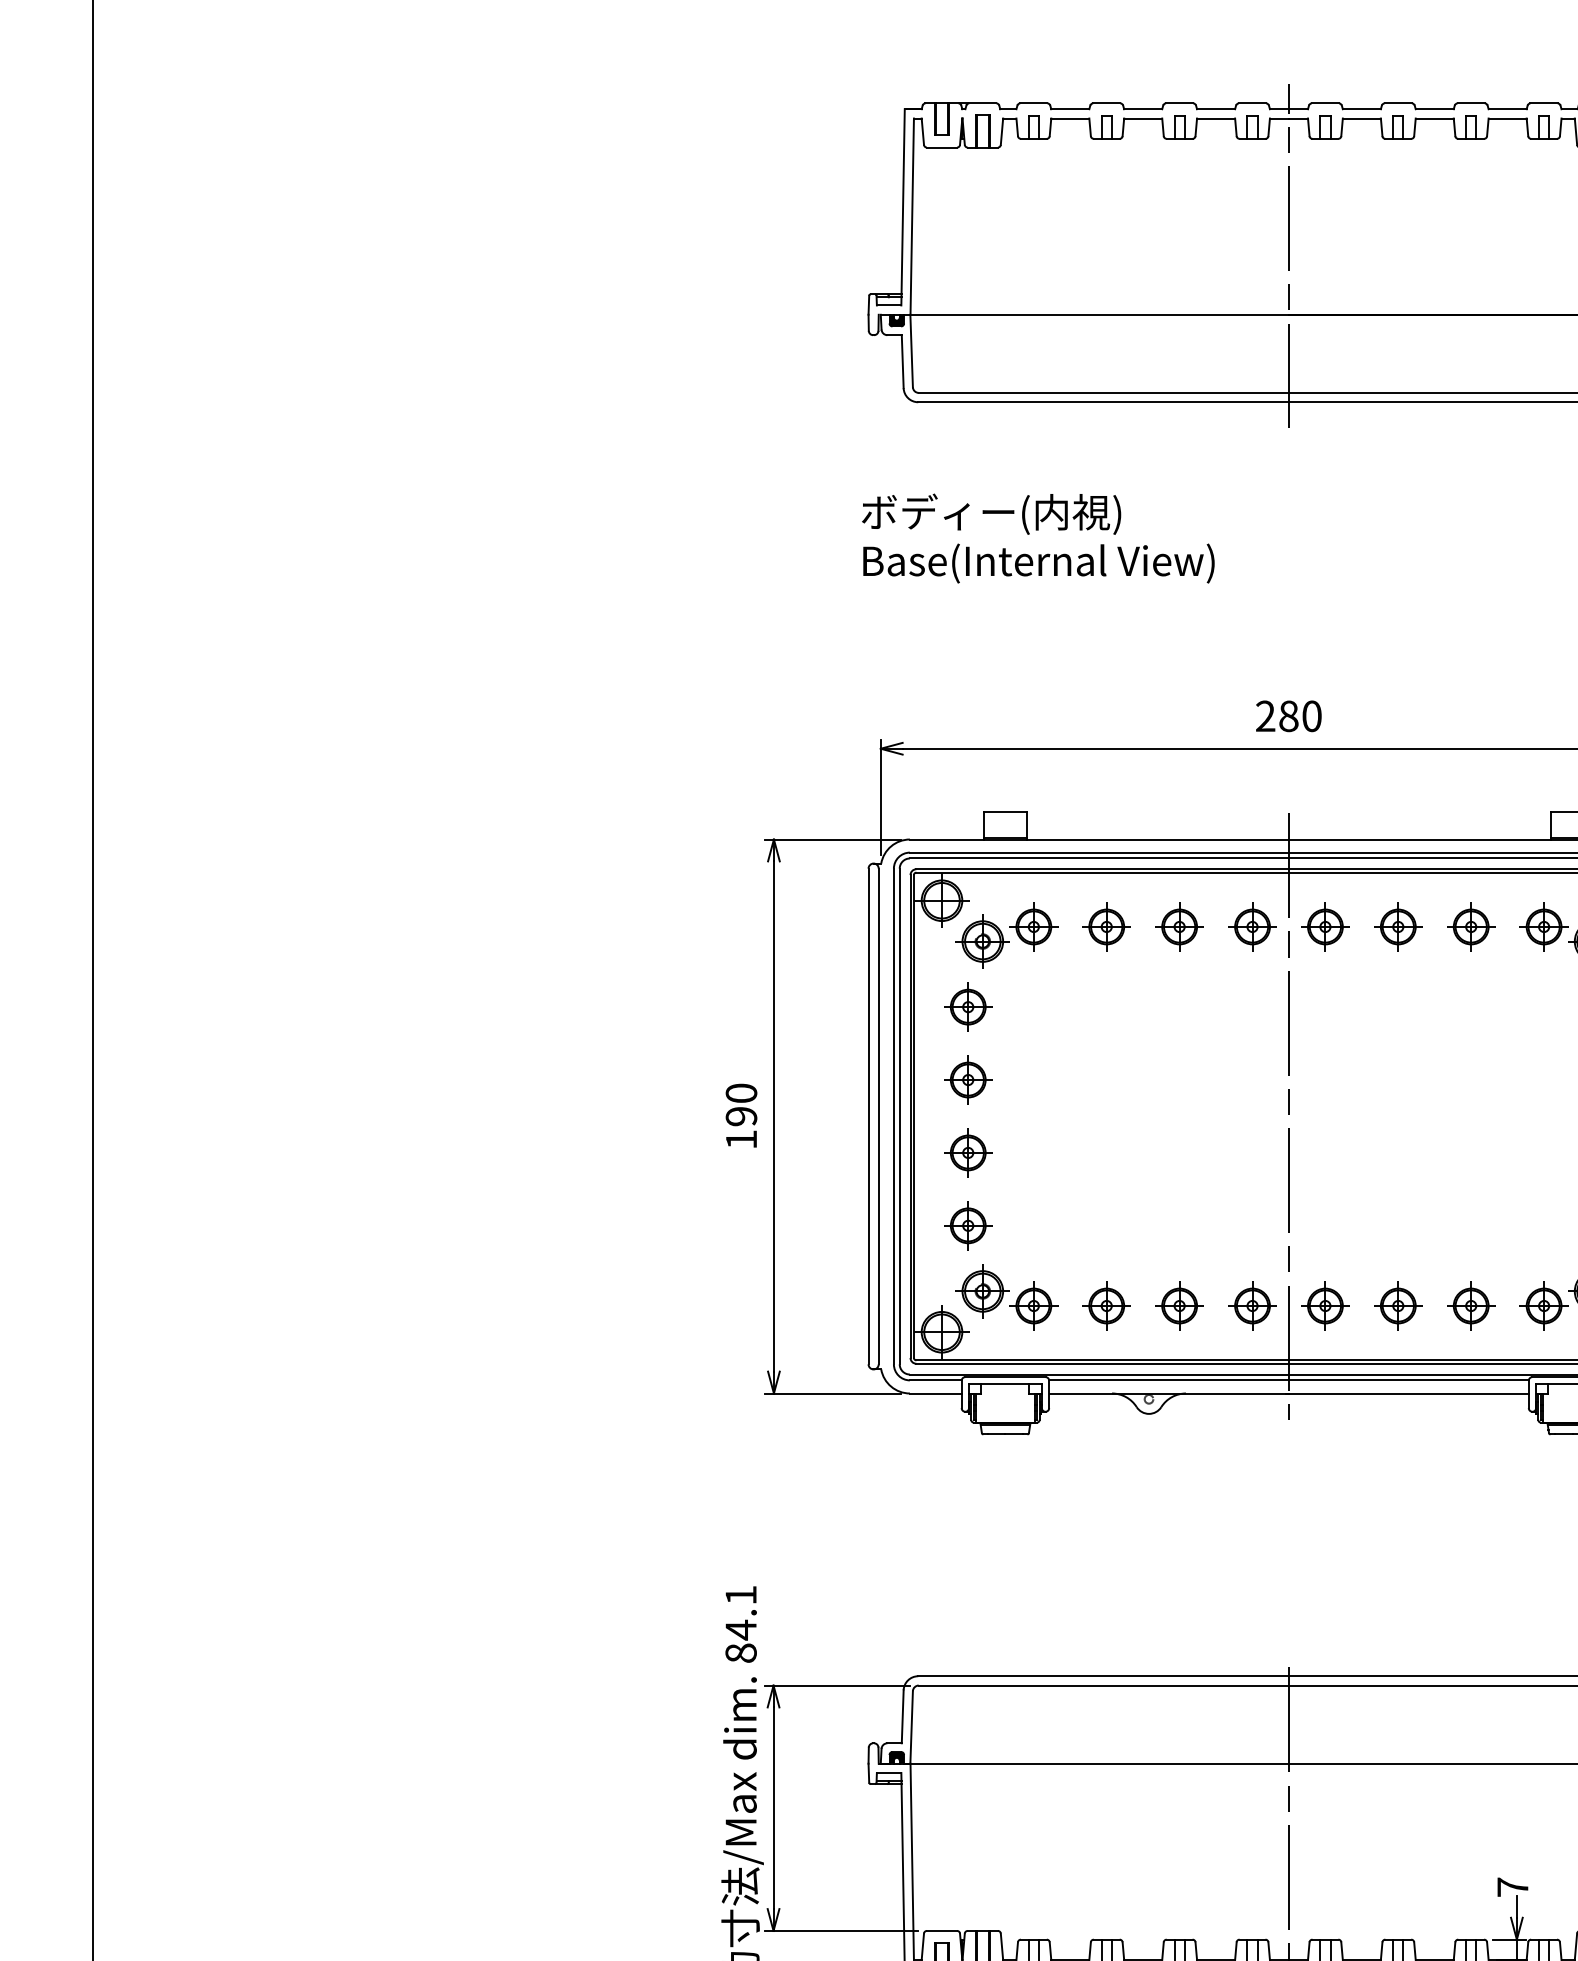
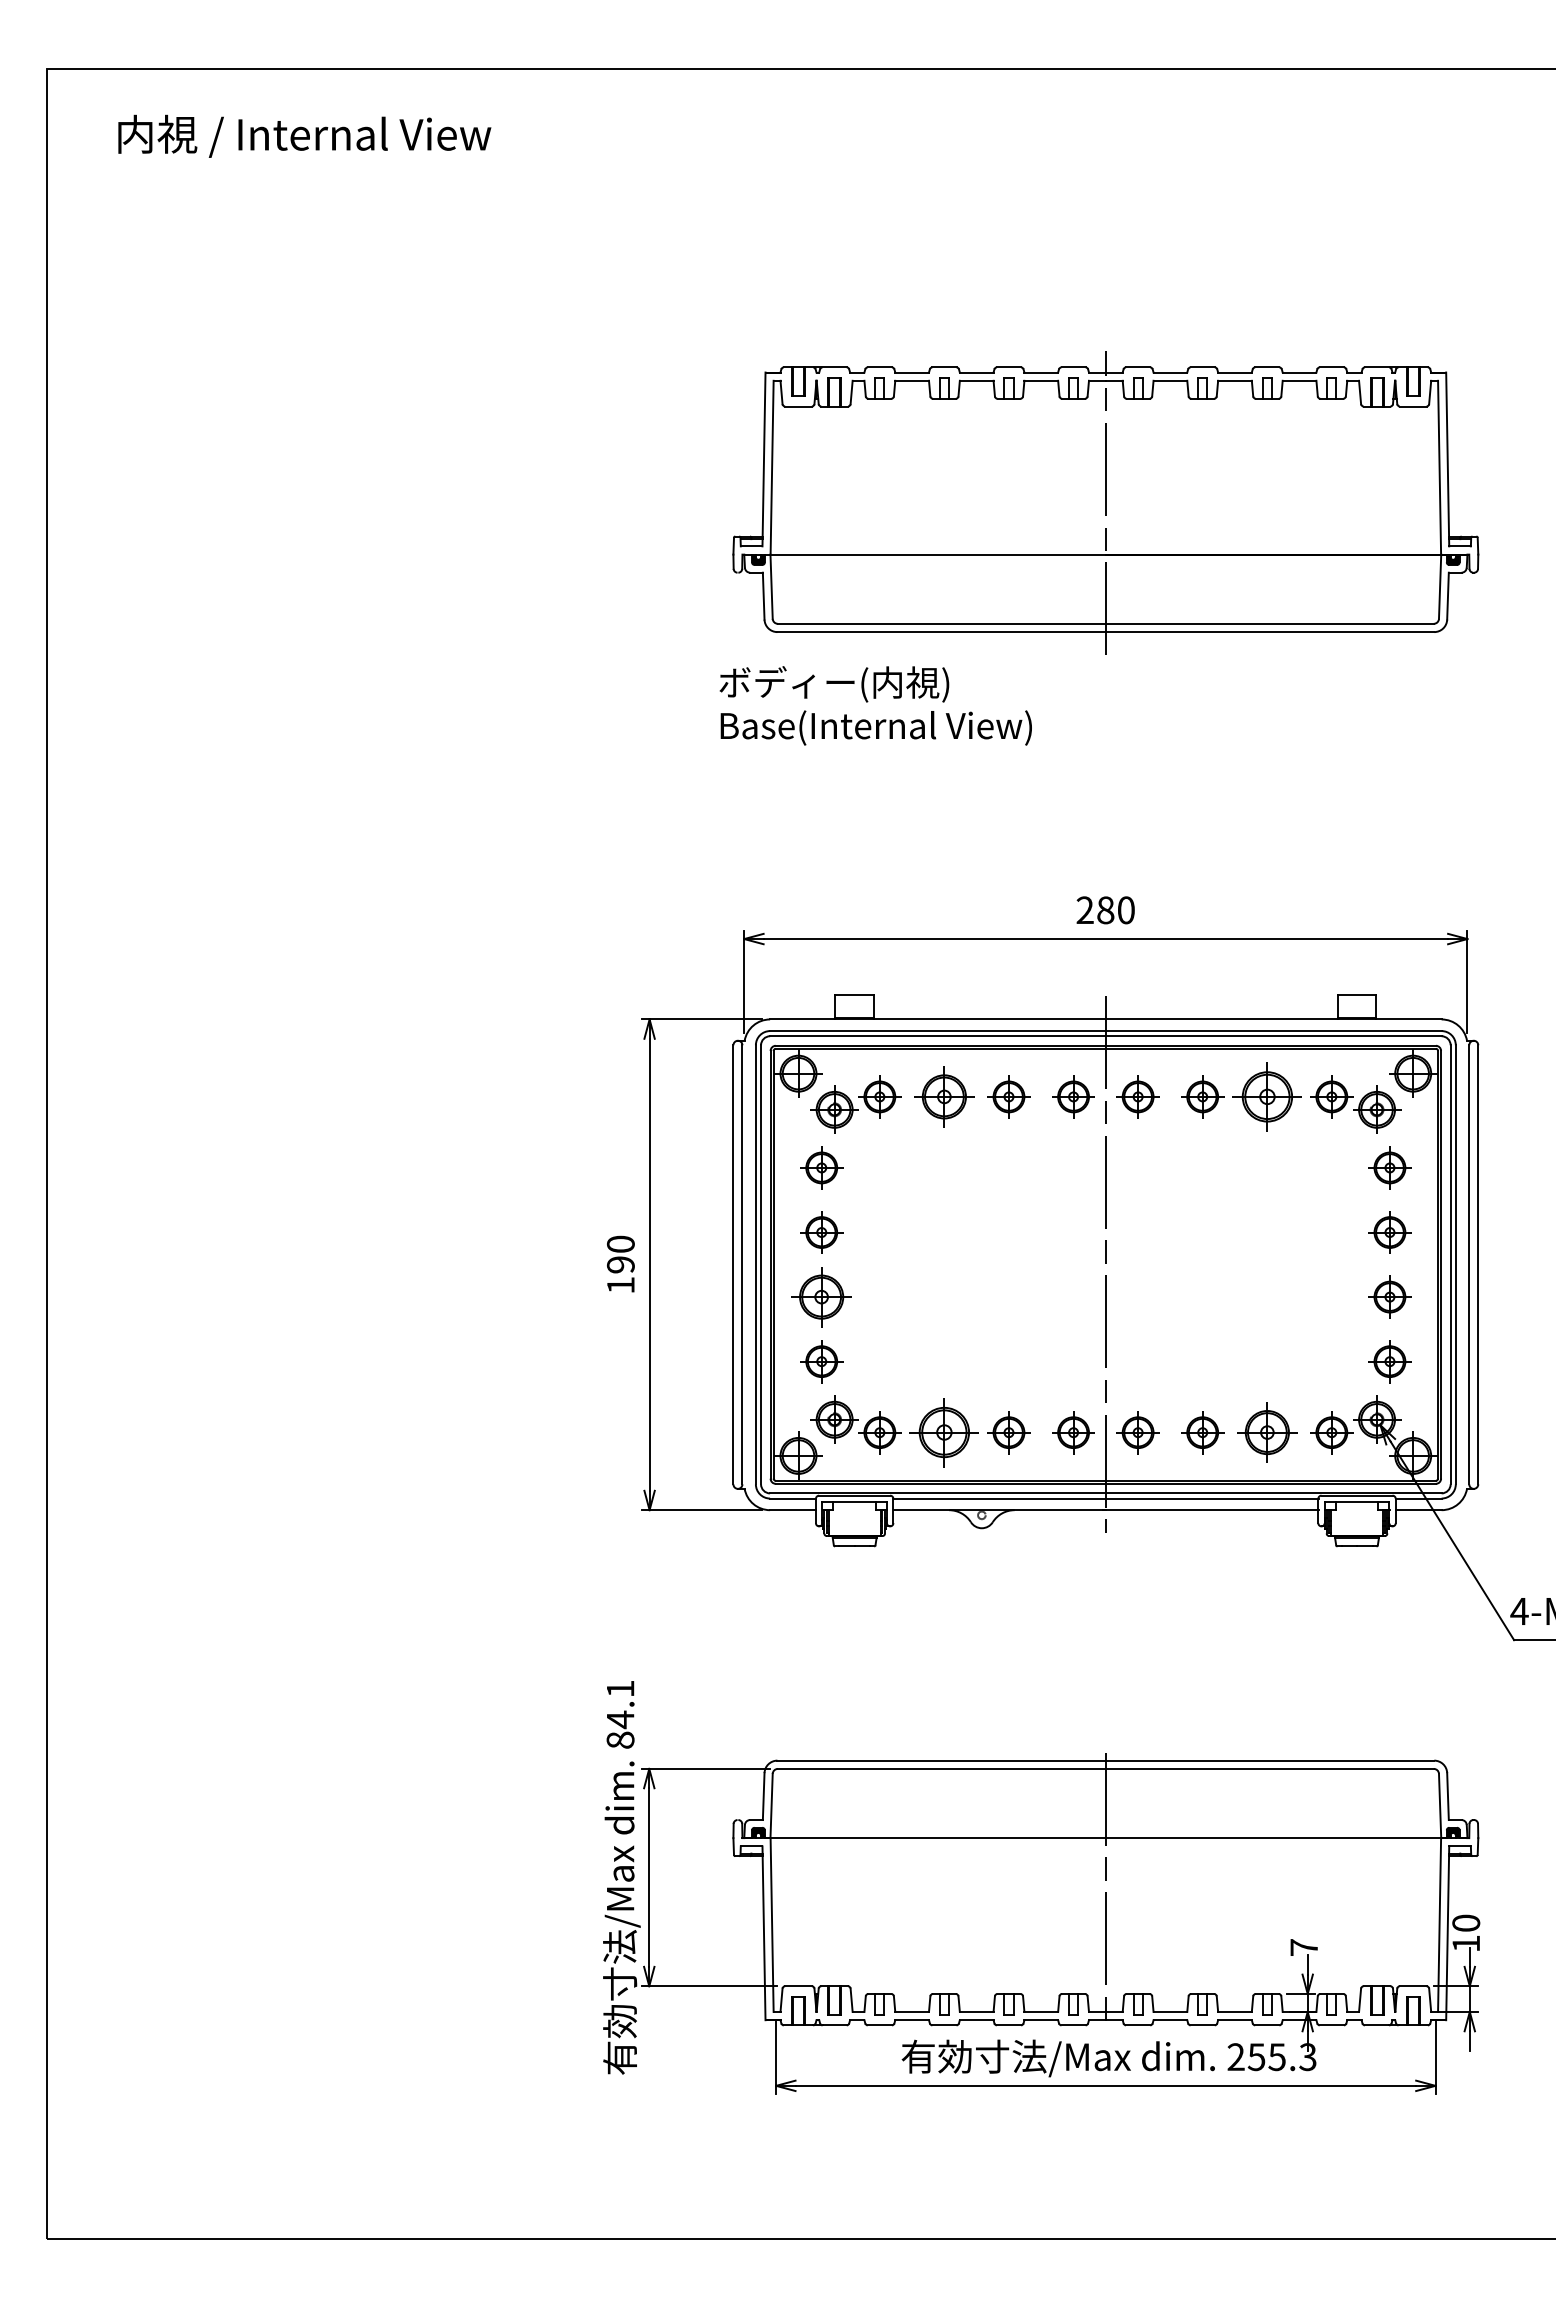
text: (1037, 538) -> (875, 705), moved
part: (1106, 926) -> (944, 1096), size x1.4
part: (1470, 926) -> (1266, 1096), size x1.6
part: (967, 1152) -> (821, 1296), size x1.4
part: (1106, 1305) -> (944, 1432), size x1.6
part: (1470, 1305) -> (1266, 1432), size x1.4

